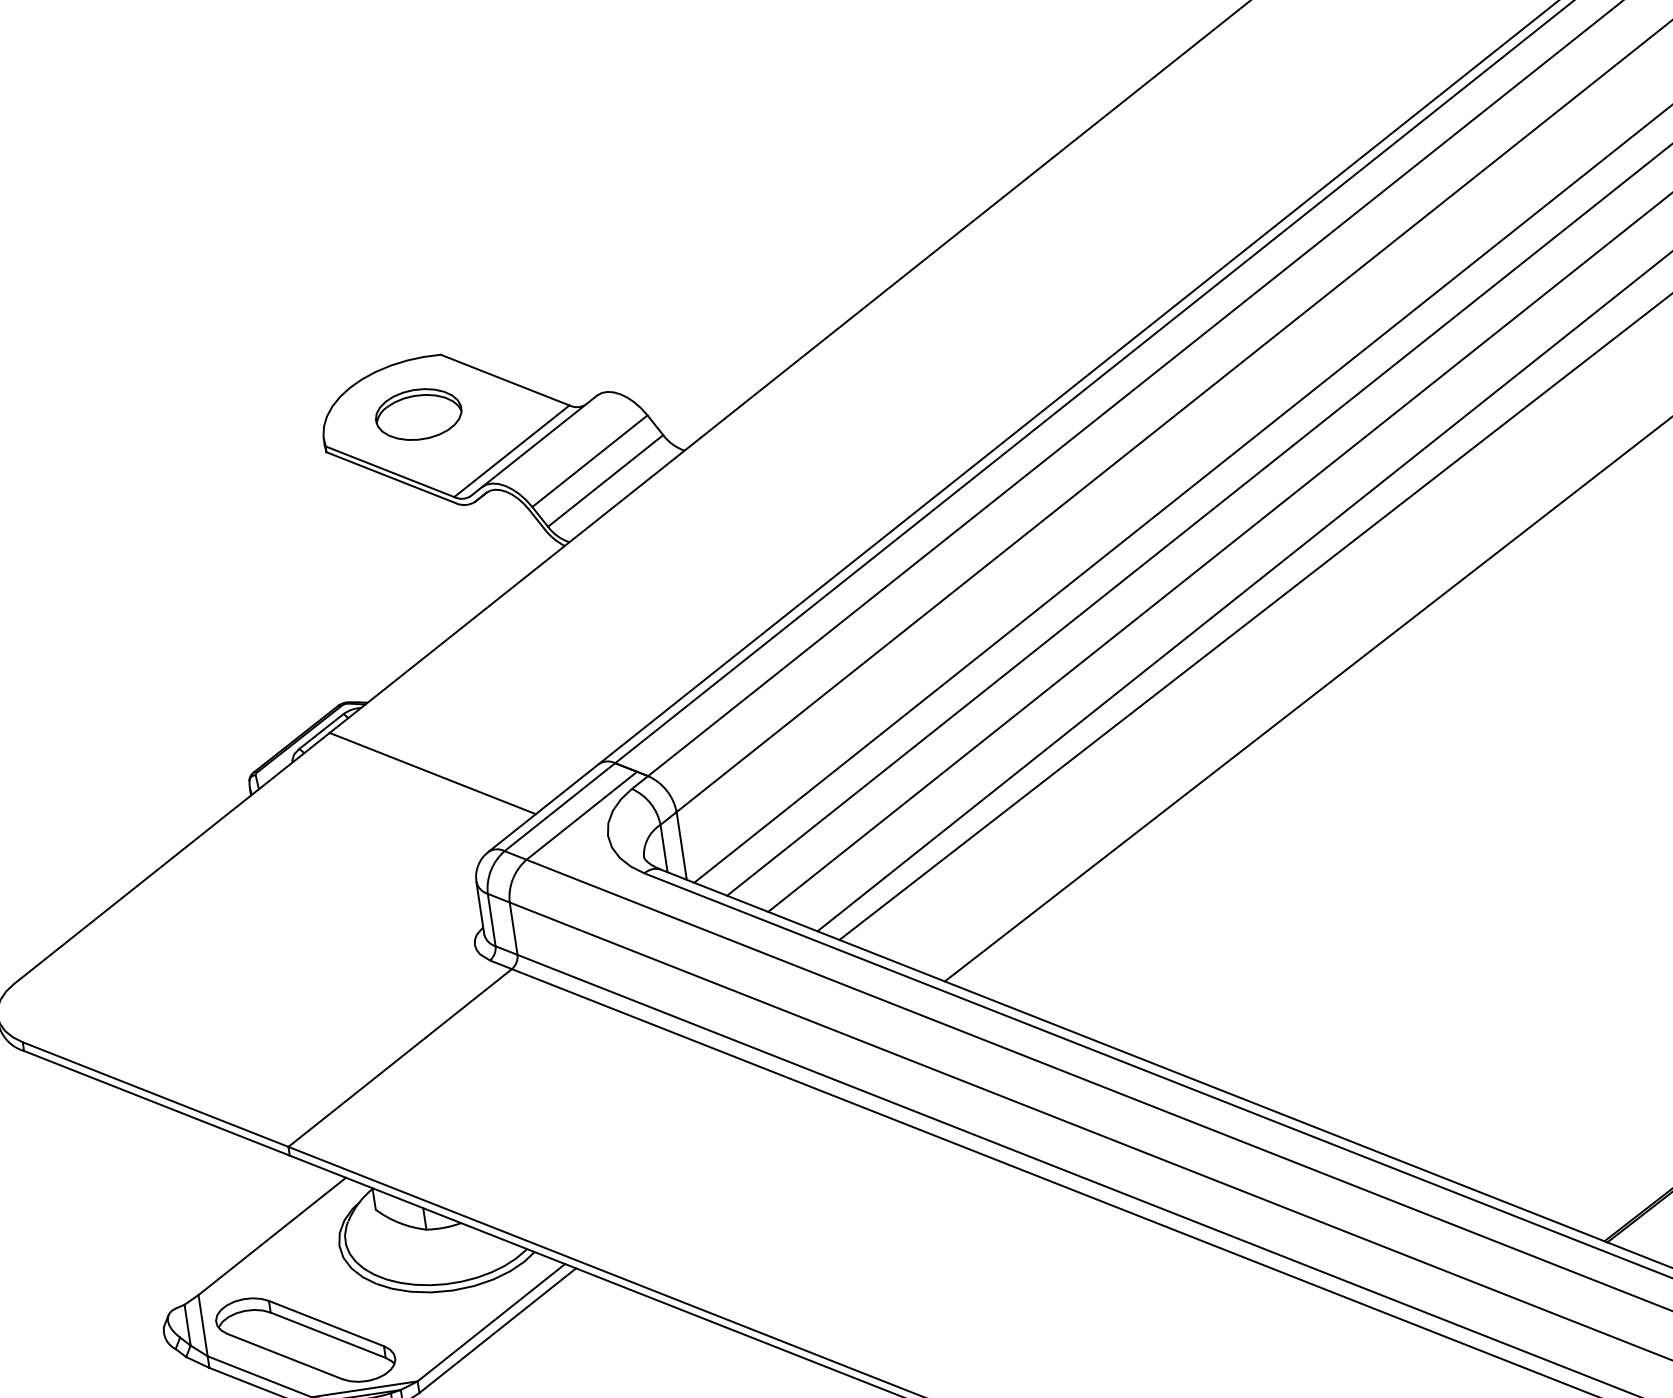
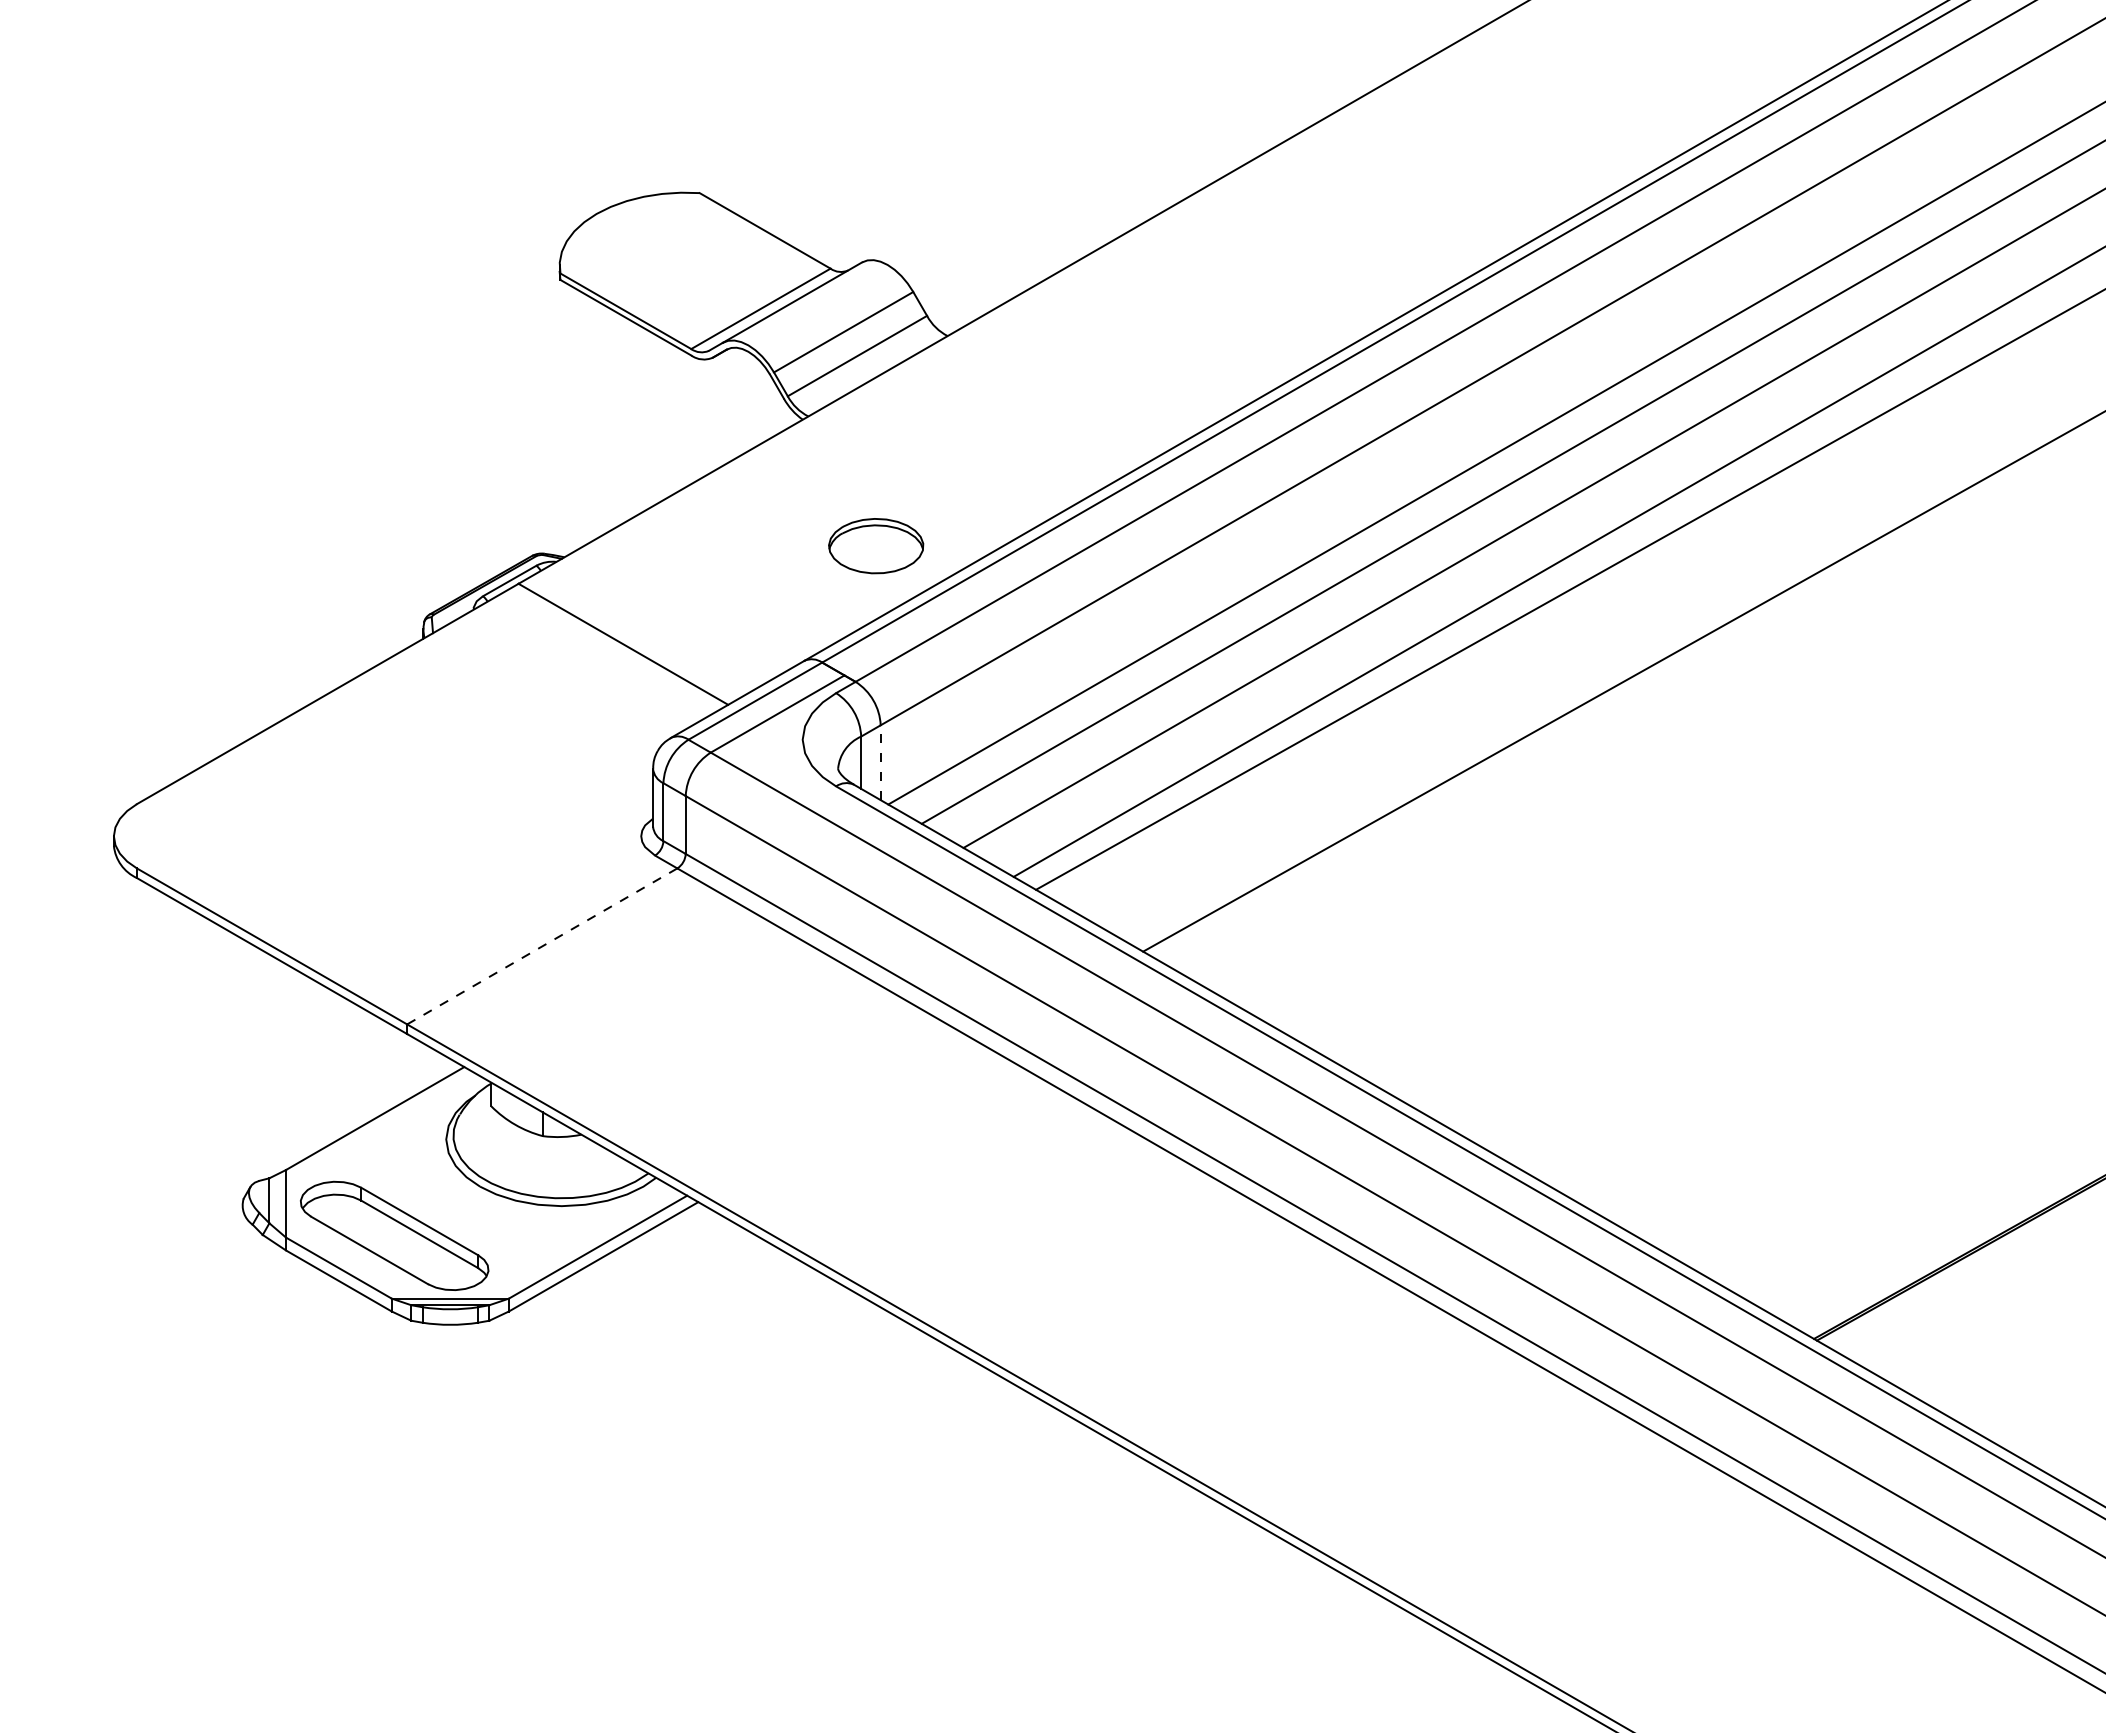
part: (419, 414) -> (876, 546), moved
line: (681, 845) -> (880, 762), solid -> dashed
line: (400, 1058) -> (542, 946), solid -> dashed

